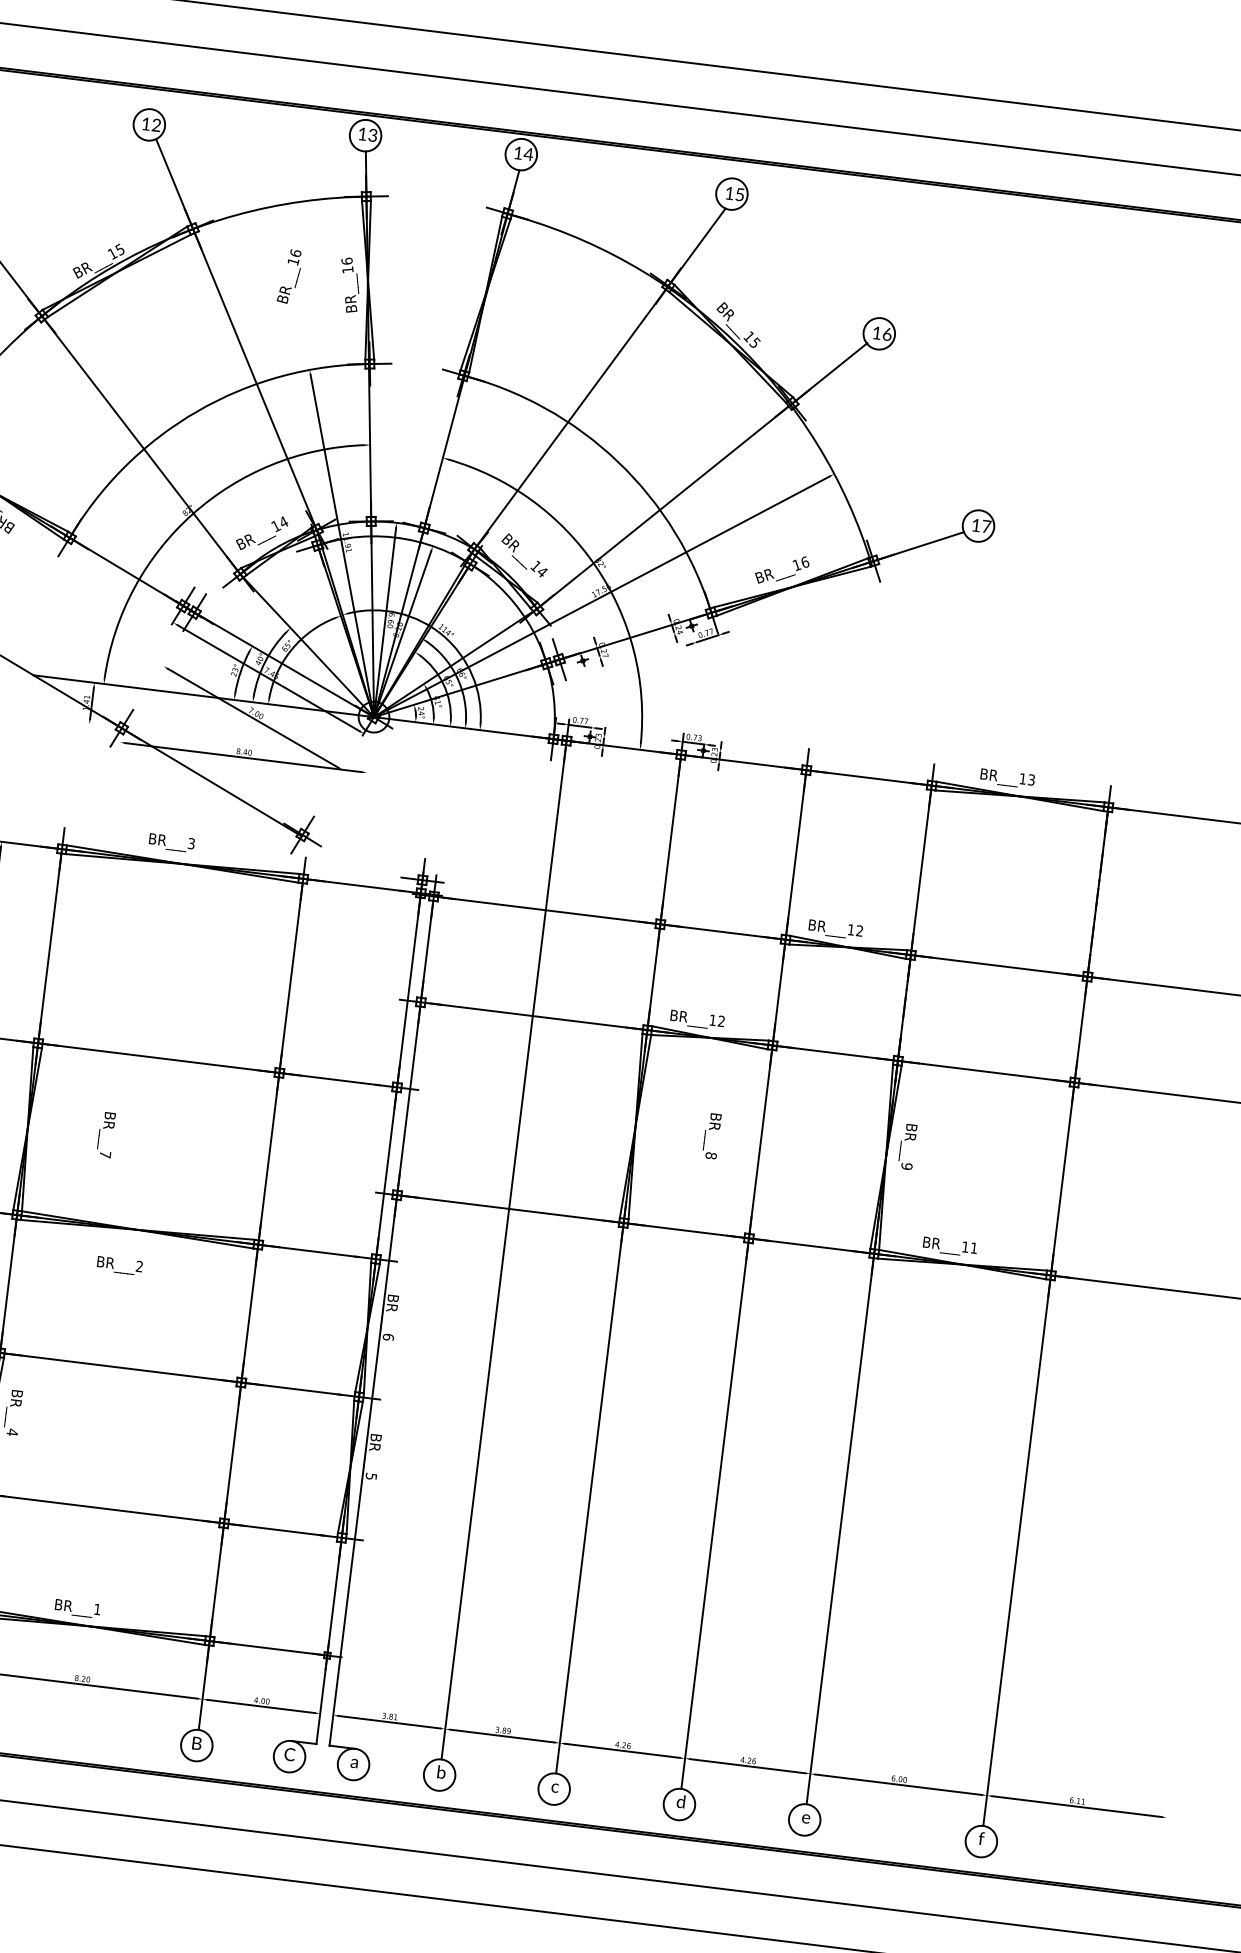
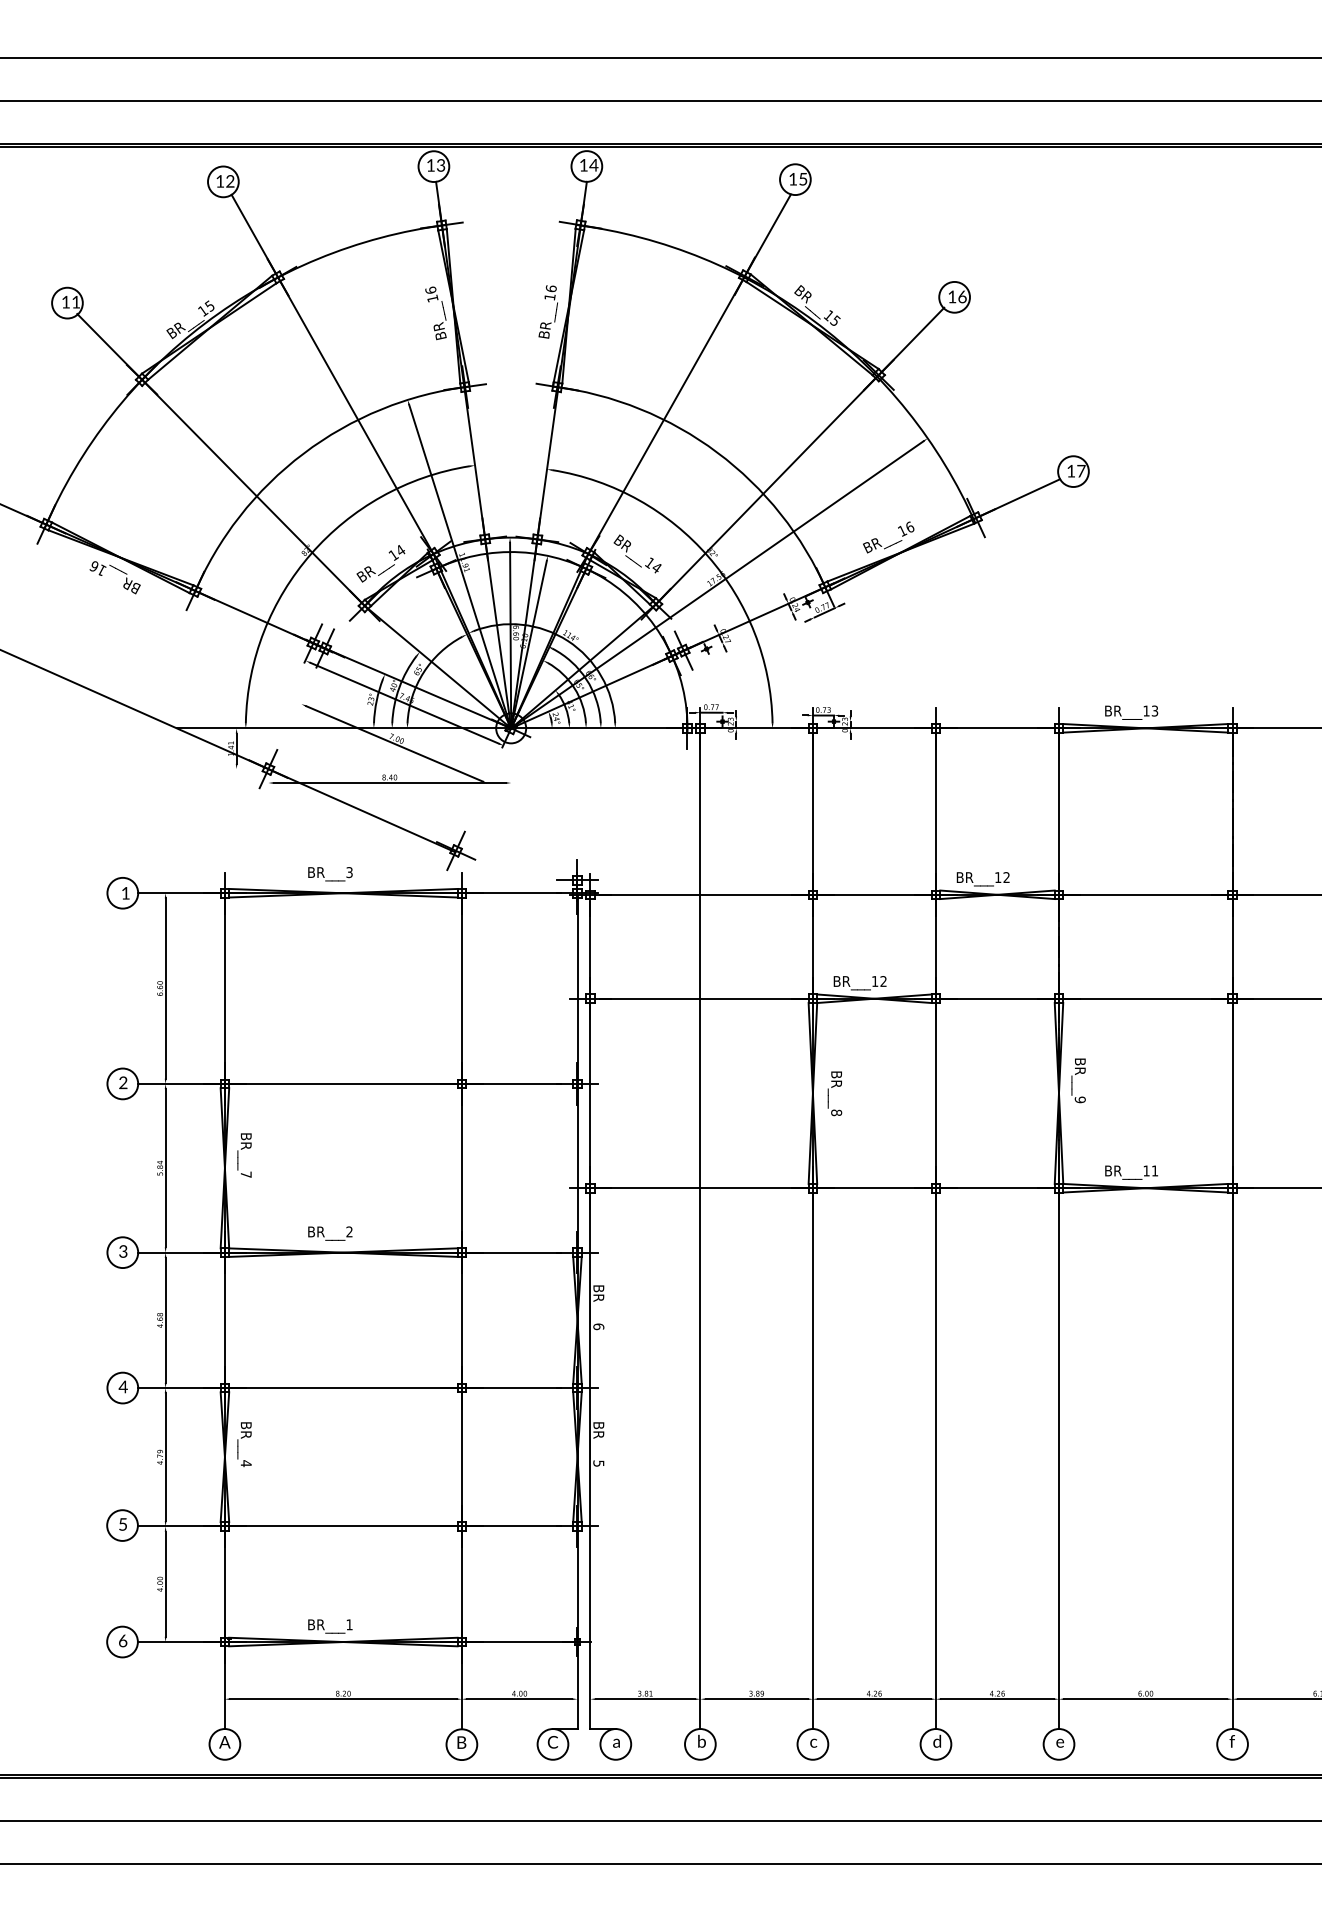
text: (289, 275) -> (547, 311), moved
text: (106, 1134) -> (244, 1155), moved
text: (711, 1135) -> (834, 1093), moved
text: (119, 1265) -> (330, 1233), moved

